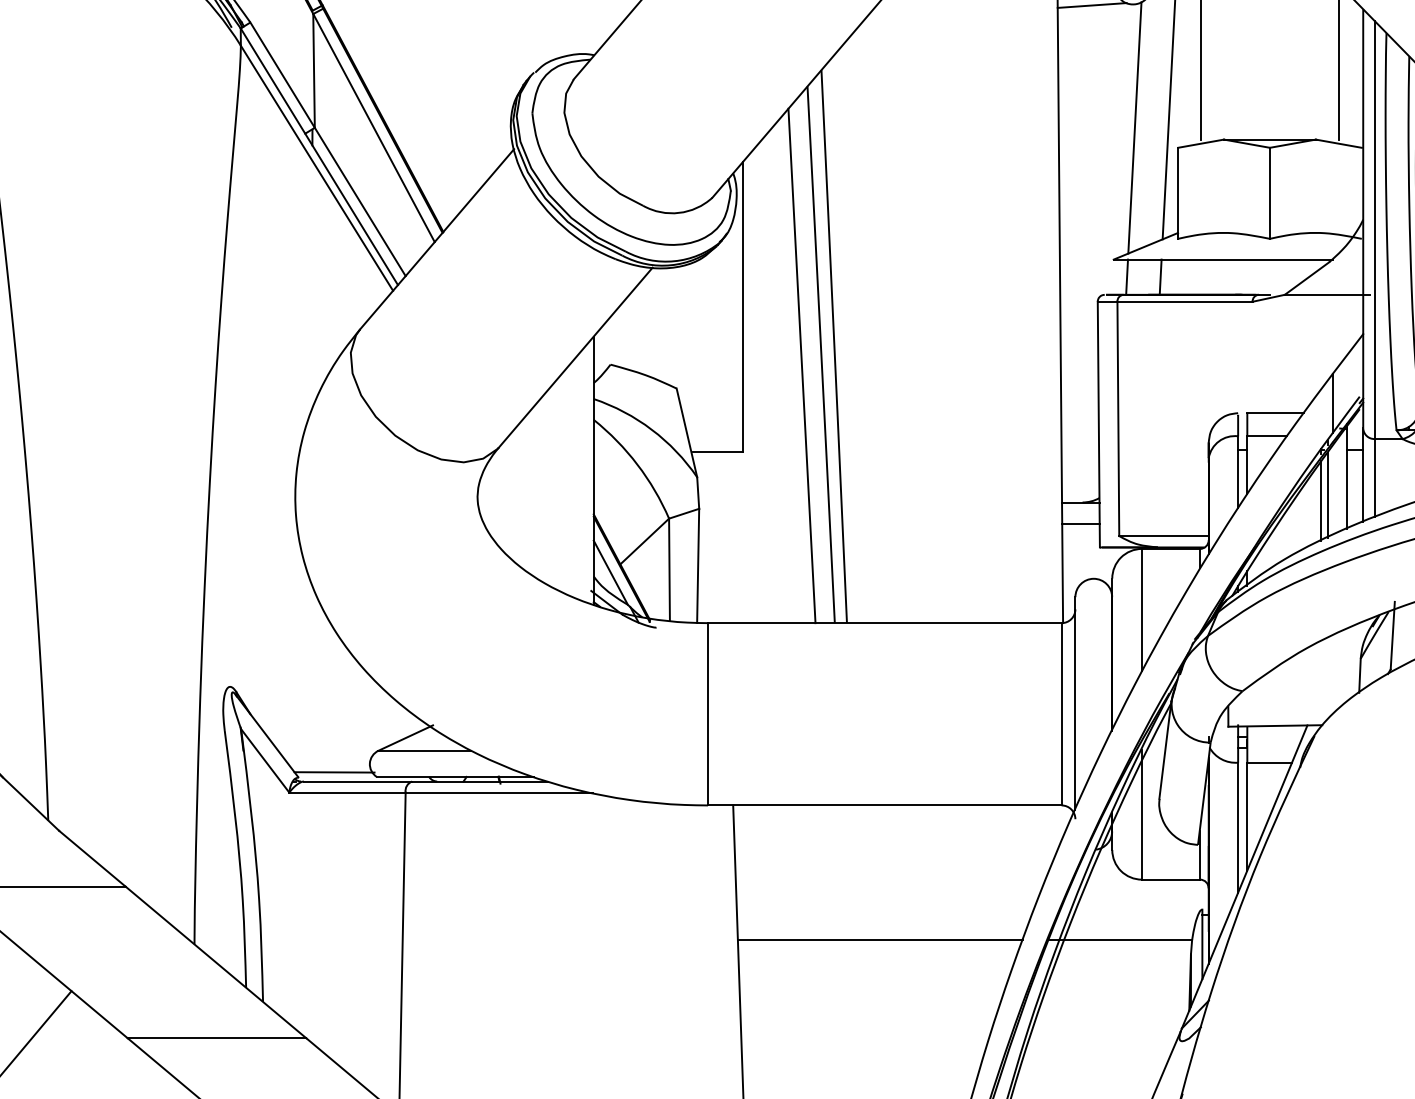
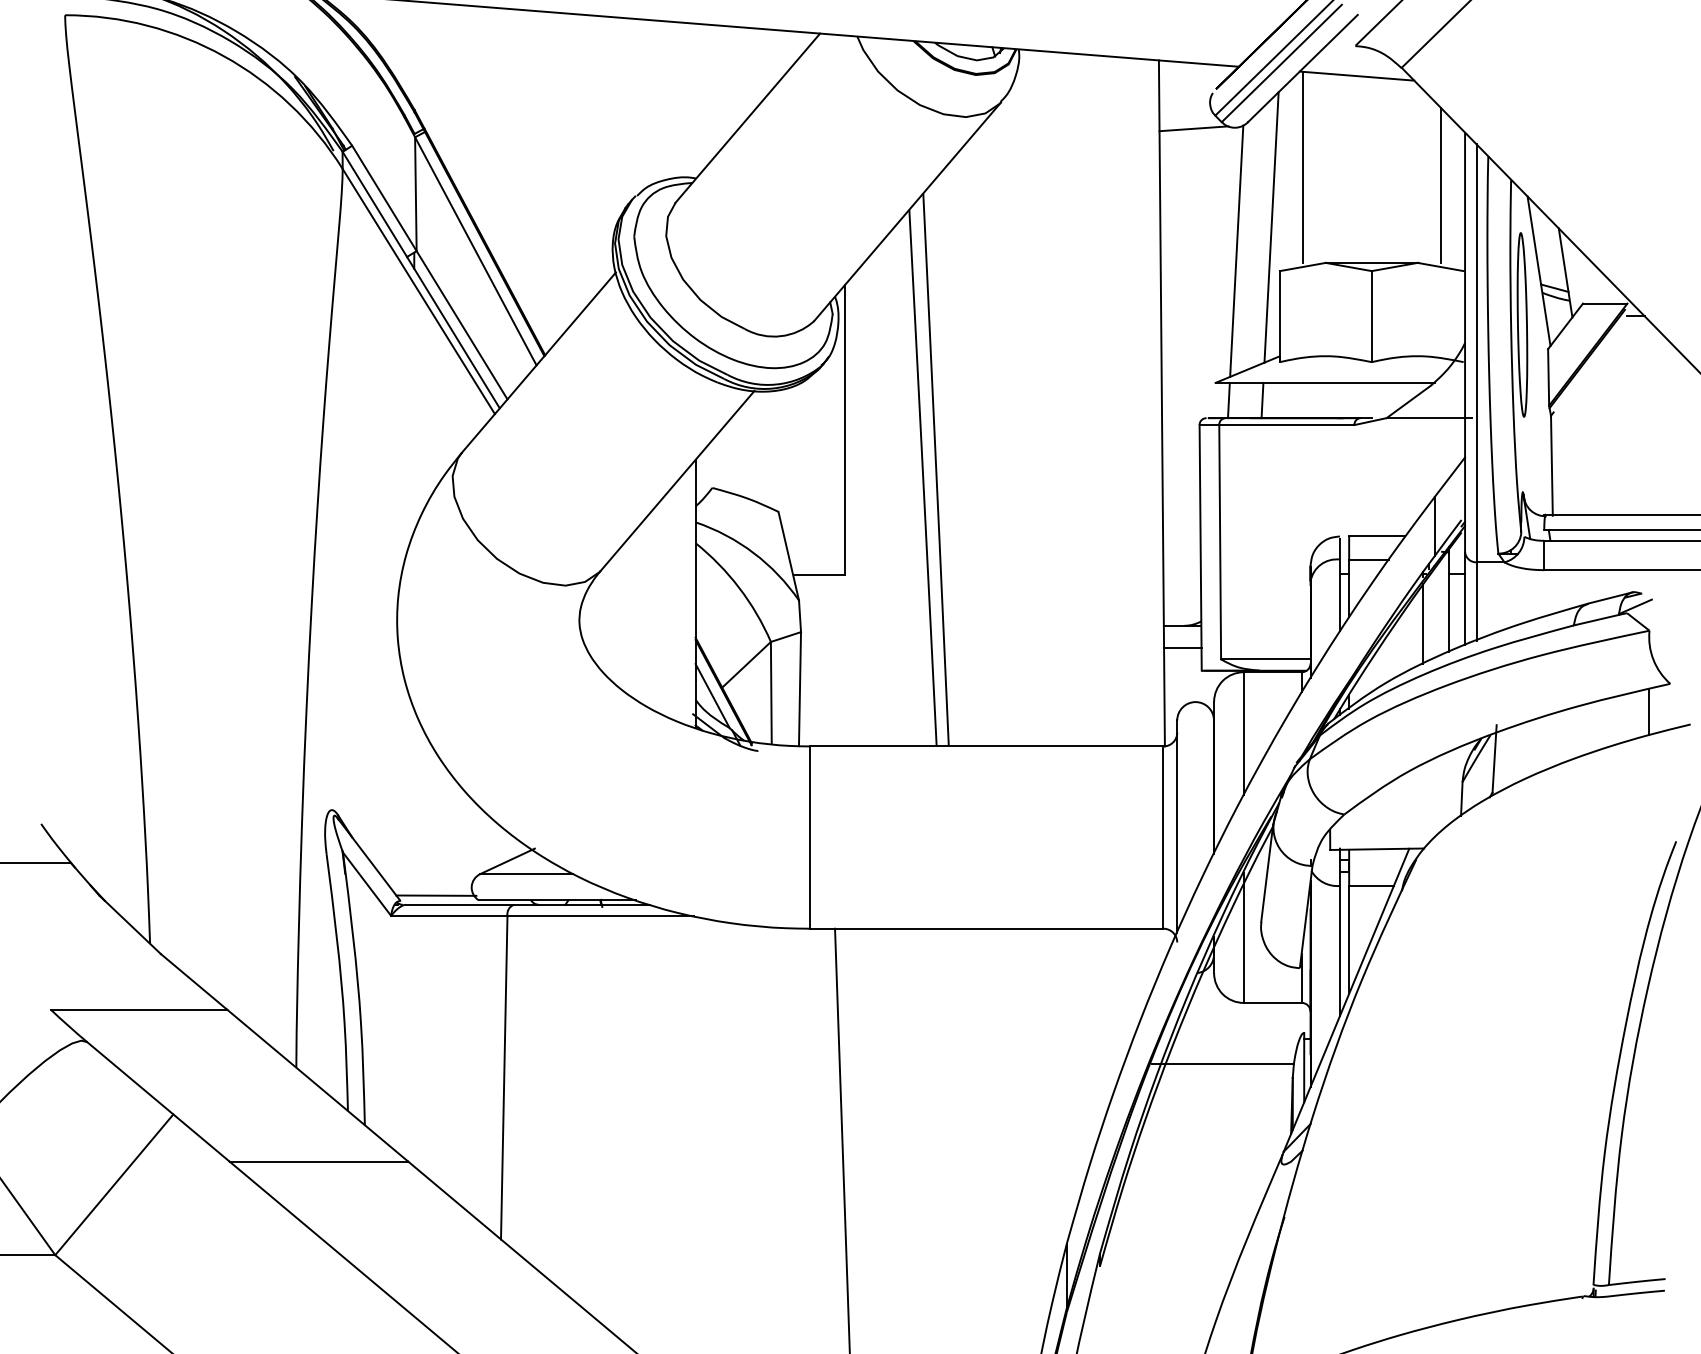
line: (801, 366) -> (903, 489), removed
line: (1327, 495) -> (1429, 618), removed
line: (879, 940) -> (981, 1063), removed

